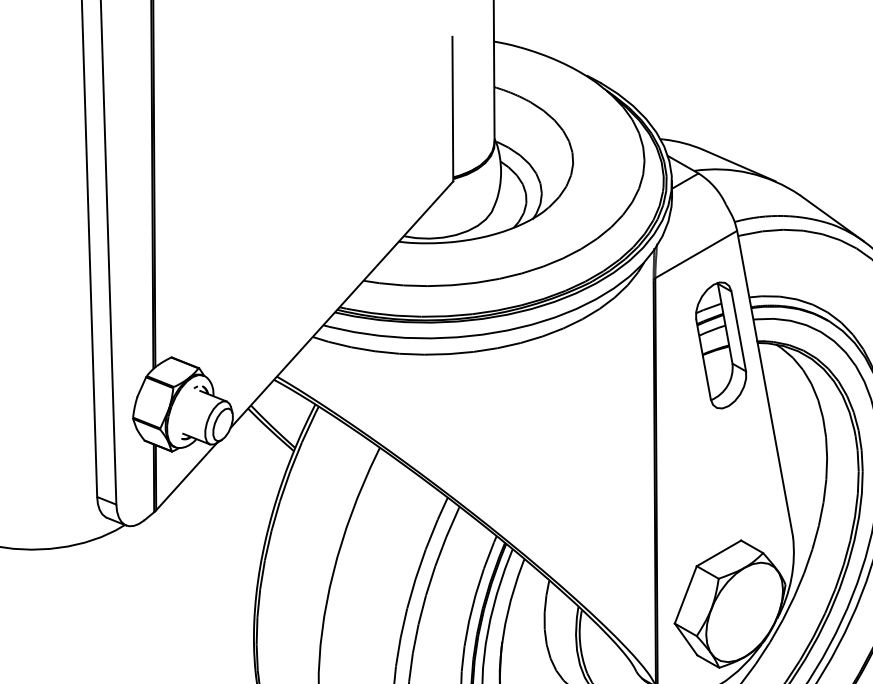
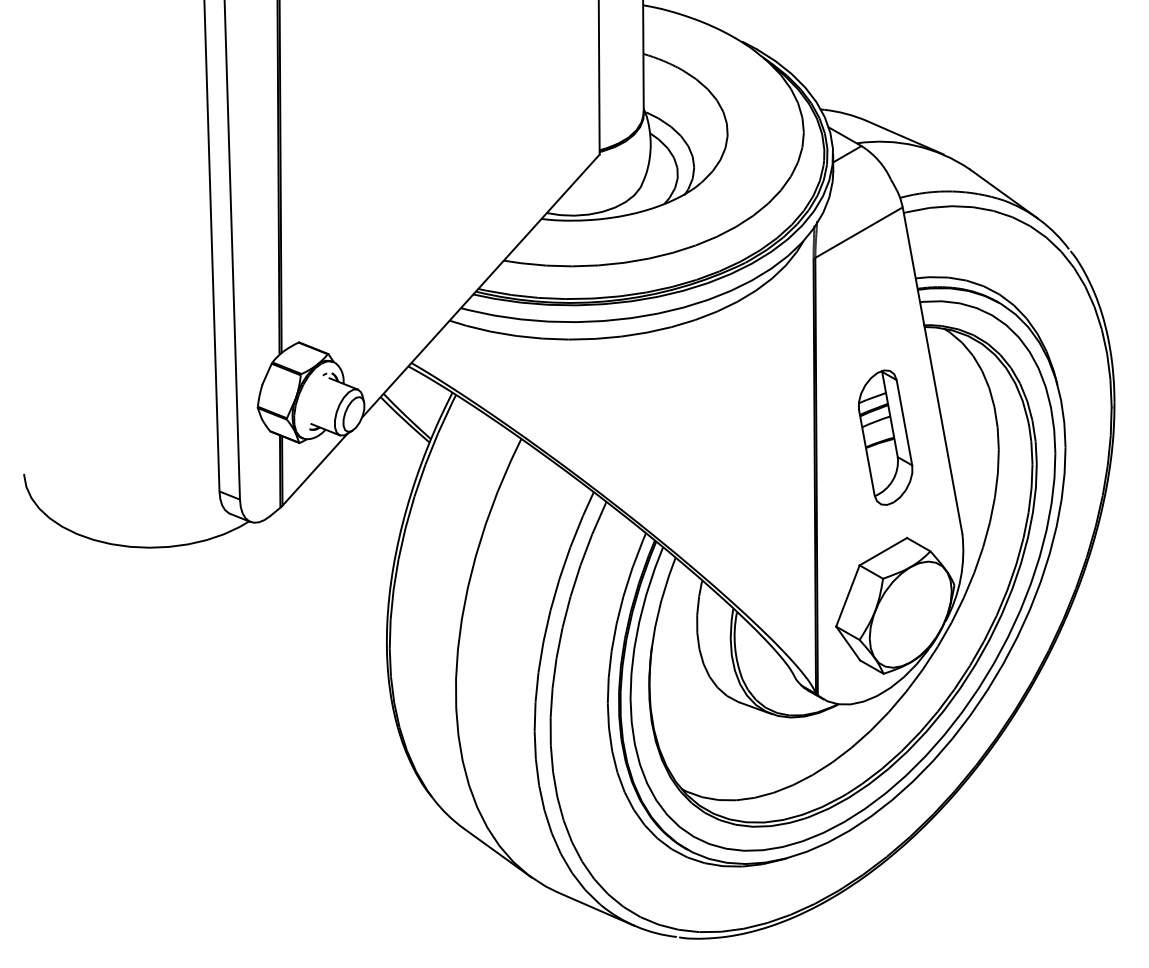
part: (721, 345) -> (885, 437), moved

